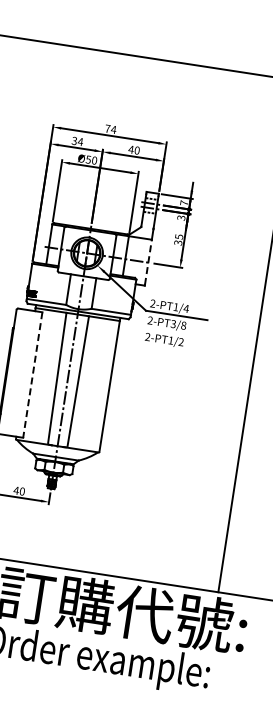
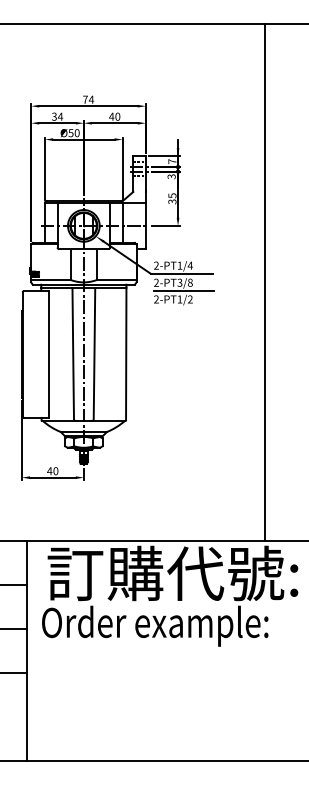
line: (148, 262) -> (145, 225), dashed -> solid
line: (175, 333) -> (183, 291), added
line: (32, 375) -> (48, 354), dashed -> solid

